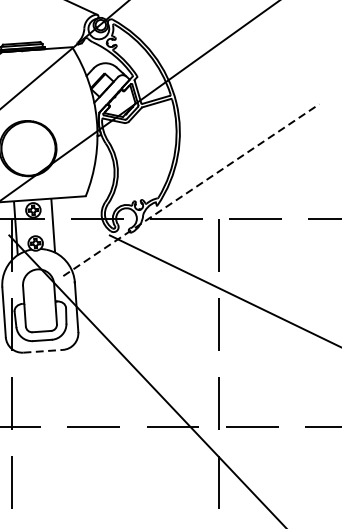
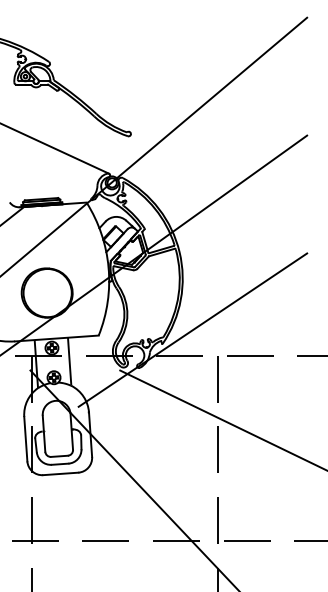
line: (190, 190) -> (192, 330), dashed -> solid
line: (42, 350) -> (60, 473), dashed -> solid

